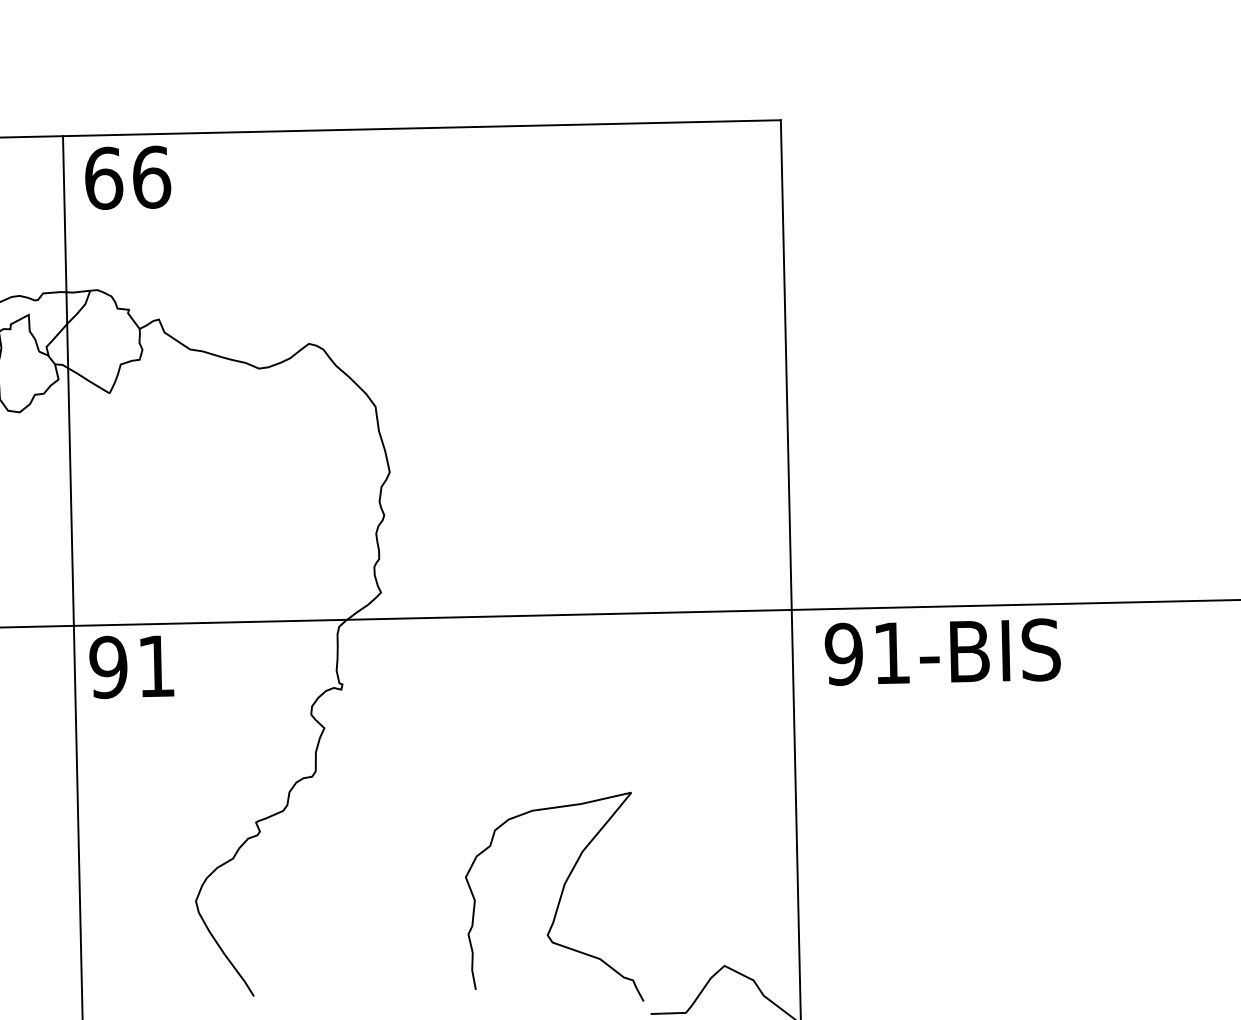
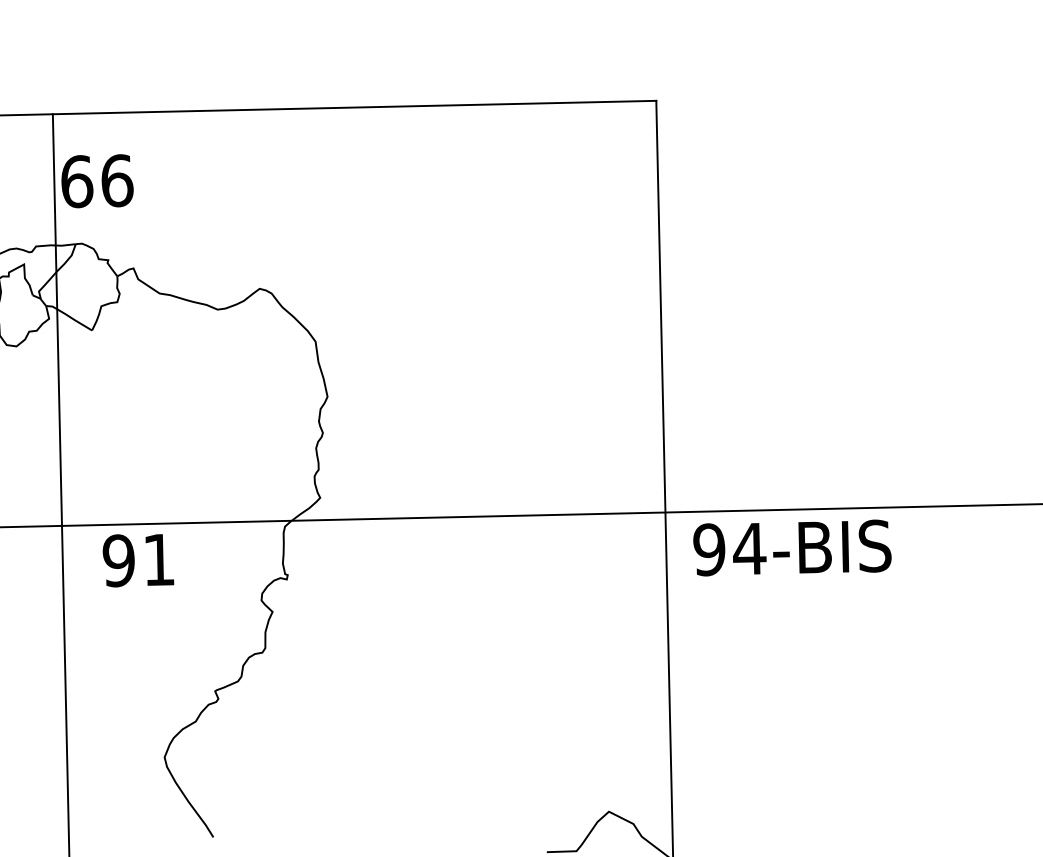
text: (128, 177) -> (97, 180), moved
text: (892, 652) -> (750, 548), 91-BIS -> 94-BIS
text: (131, 667) -> (138, 560), moved
curve: (559, 897) -> (470, 754), removed

